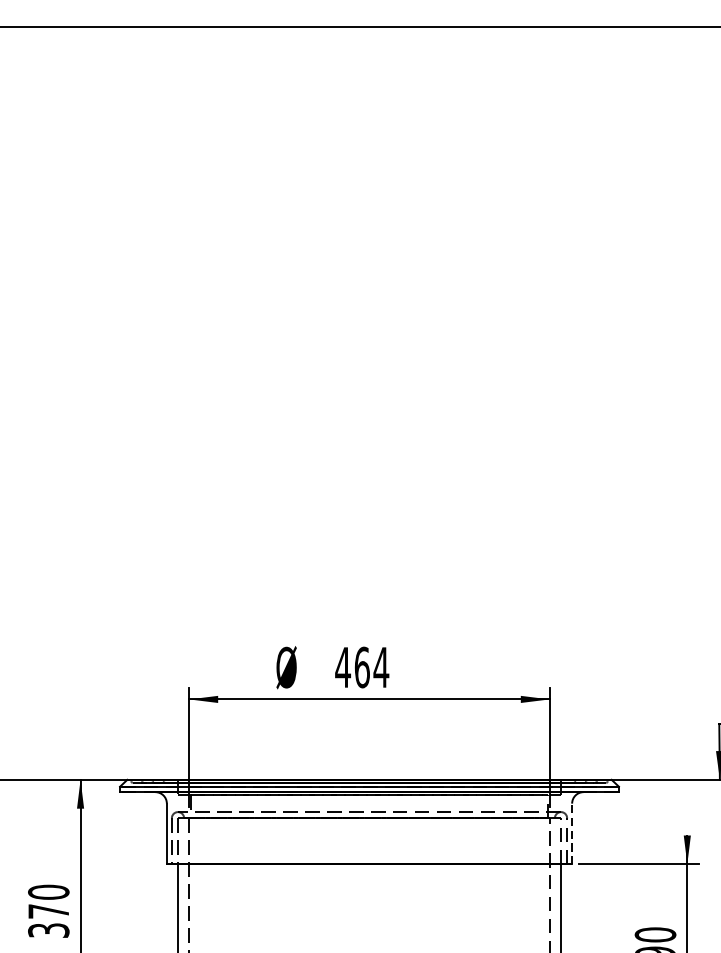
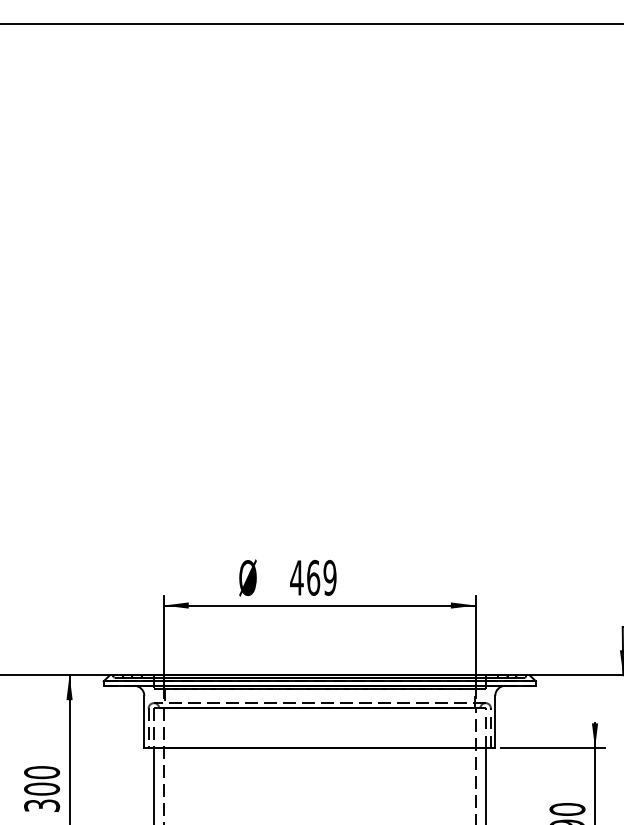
text: (380, 667) -> (329, 577), 464 -> 469
line: (572, 833) -> (495, 721), dashed -> solid
text: (49, 910) -> (42, 788), 370 -> 300

